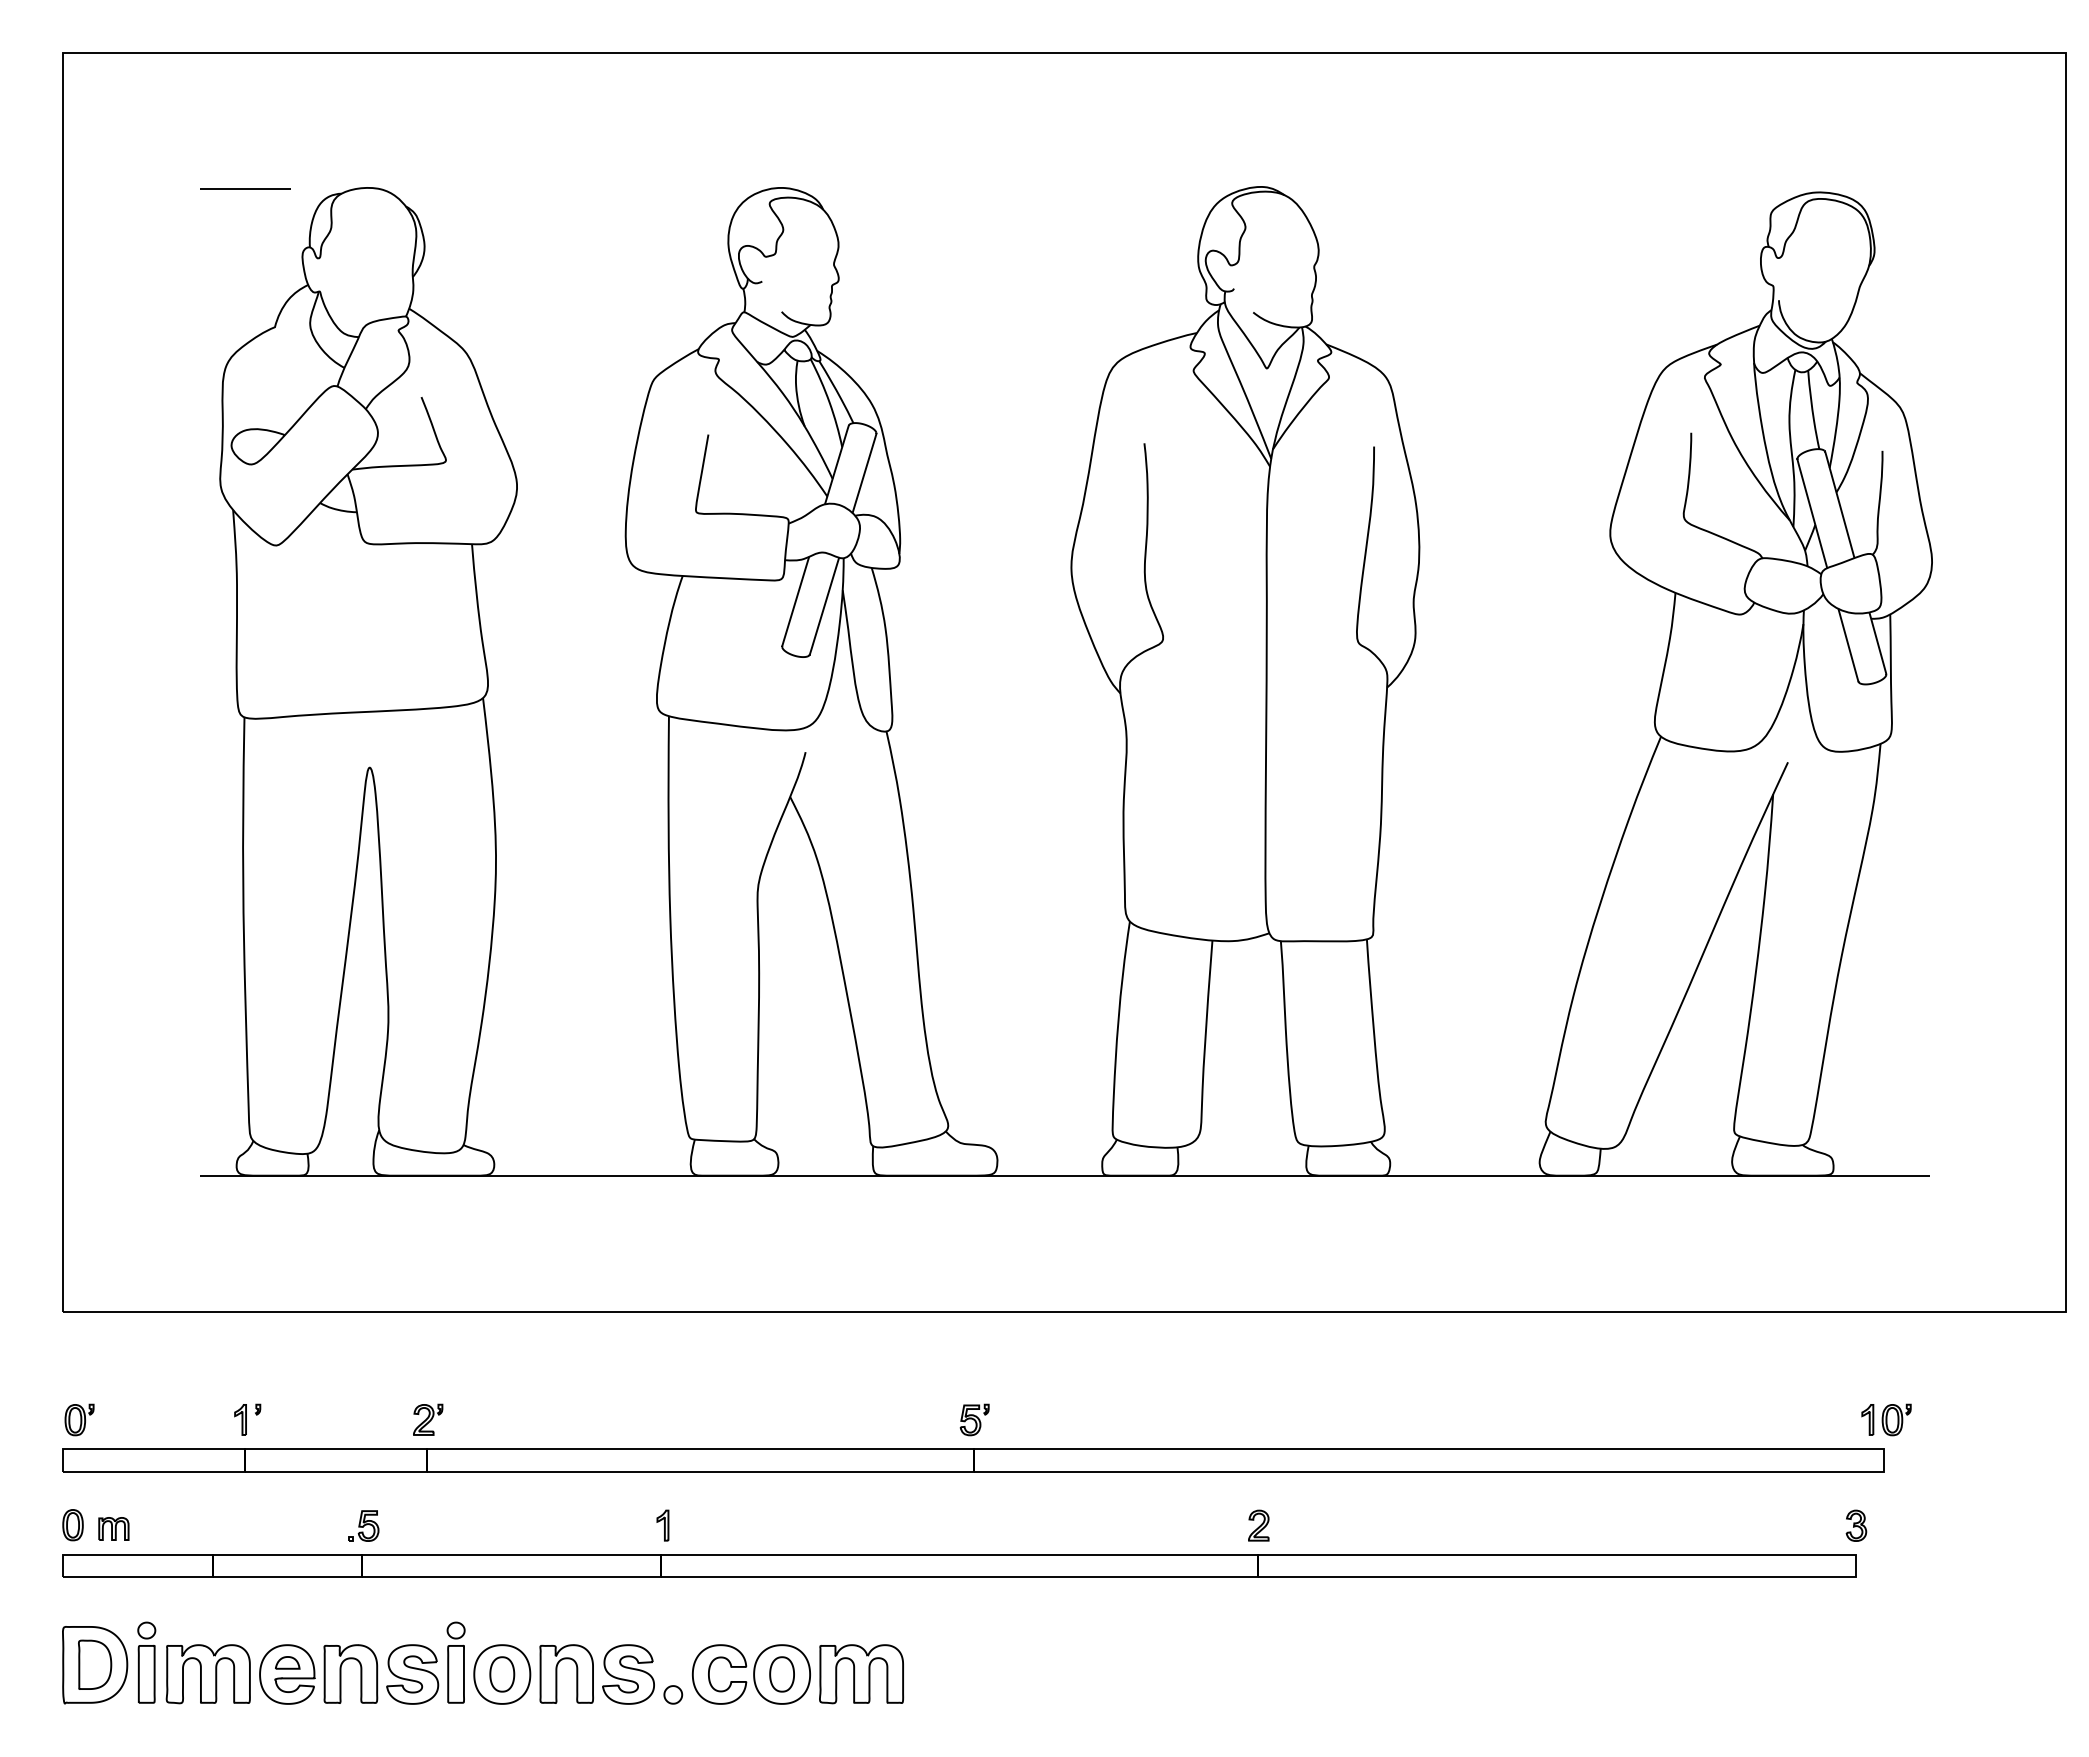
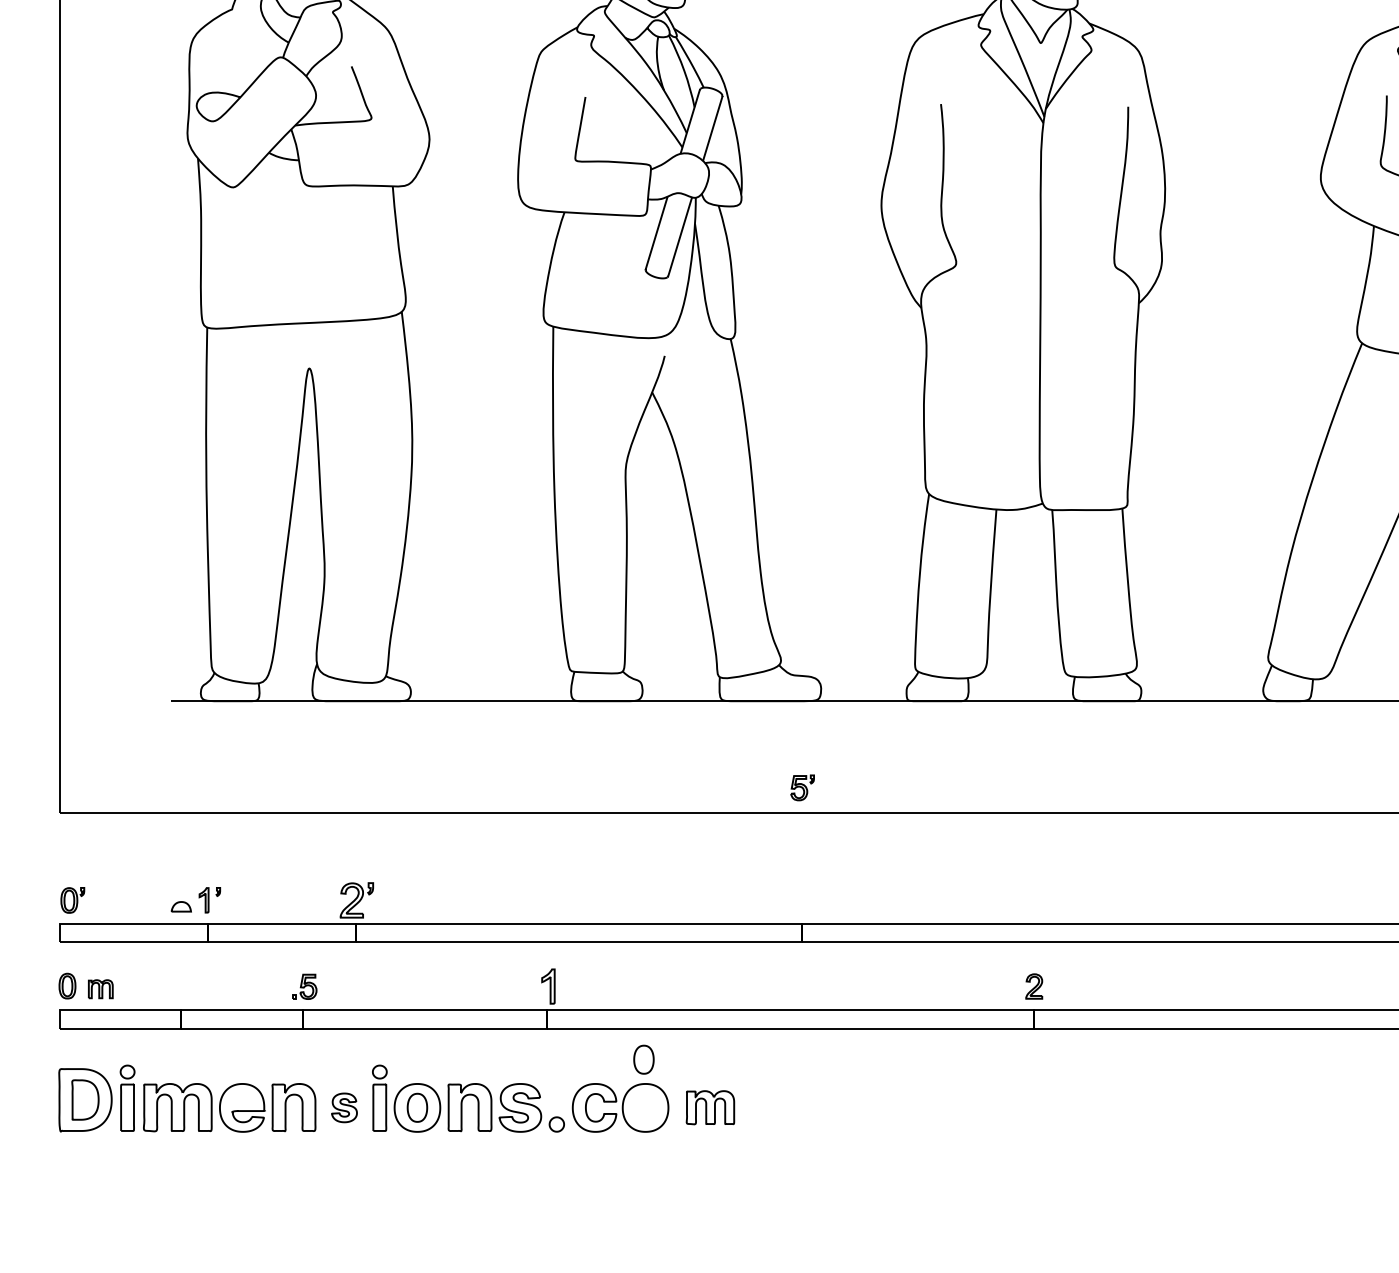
part: (428, 1419) -> (357, 899), size x1.4
part: (974, 1419) -> (802, 787), moved
part: (662, 1525) -> (548, 986), size x1.4
part: (287, 1662) -> (181, 906), moved
part: (412, 1674) -> (344, 1107), size x0.6
part: (781, 1674) -> (643, 1059), moved
part: (861, 1674) -> (710, 1107), size x0.7

